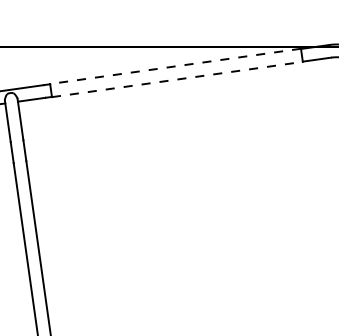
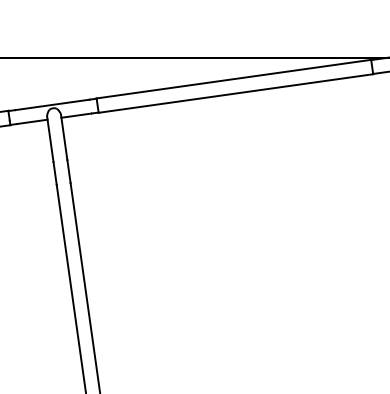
line: (175, 66) -> (233, 79), dashed -> solid
line: (177, 79) -> (235, 93), dashed -> solid

